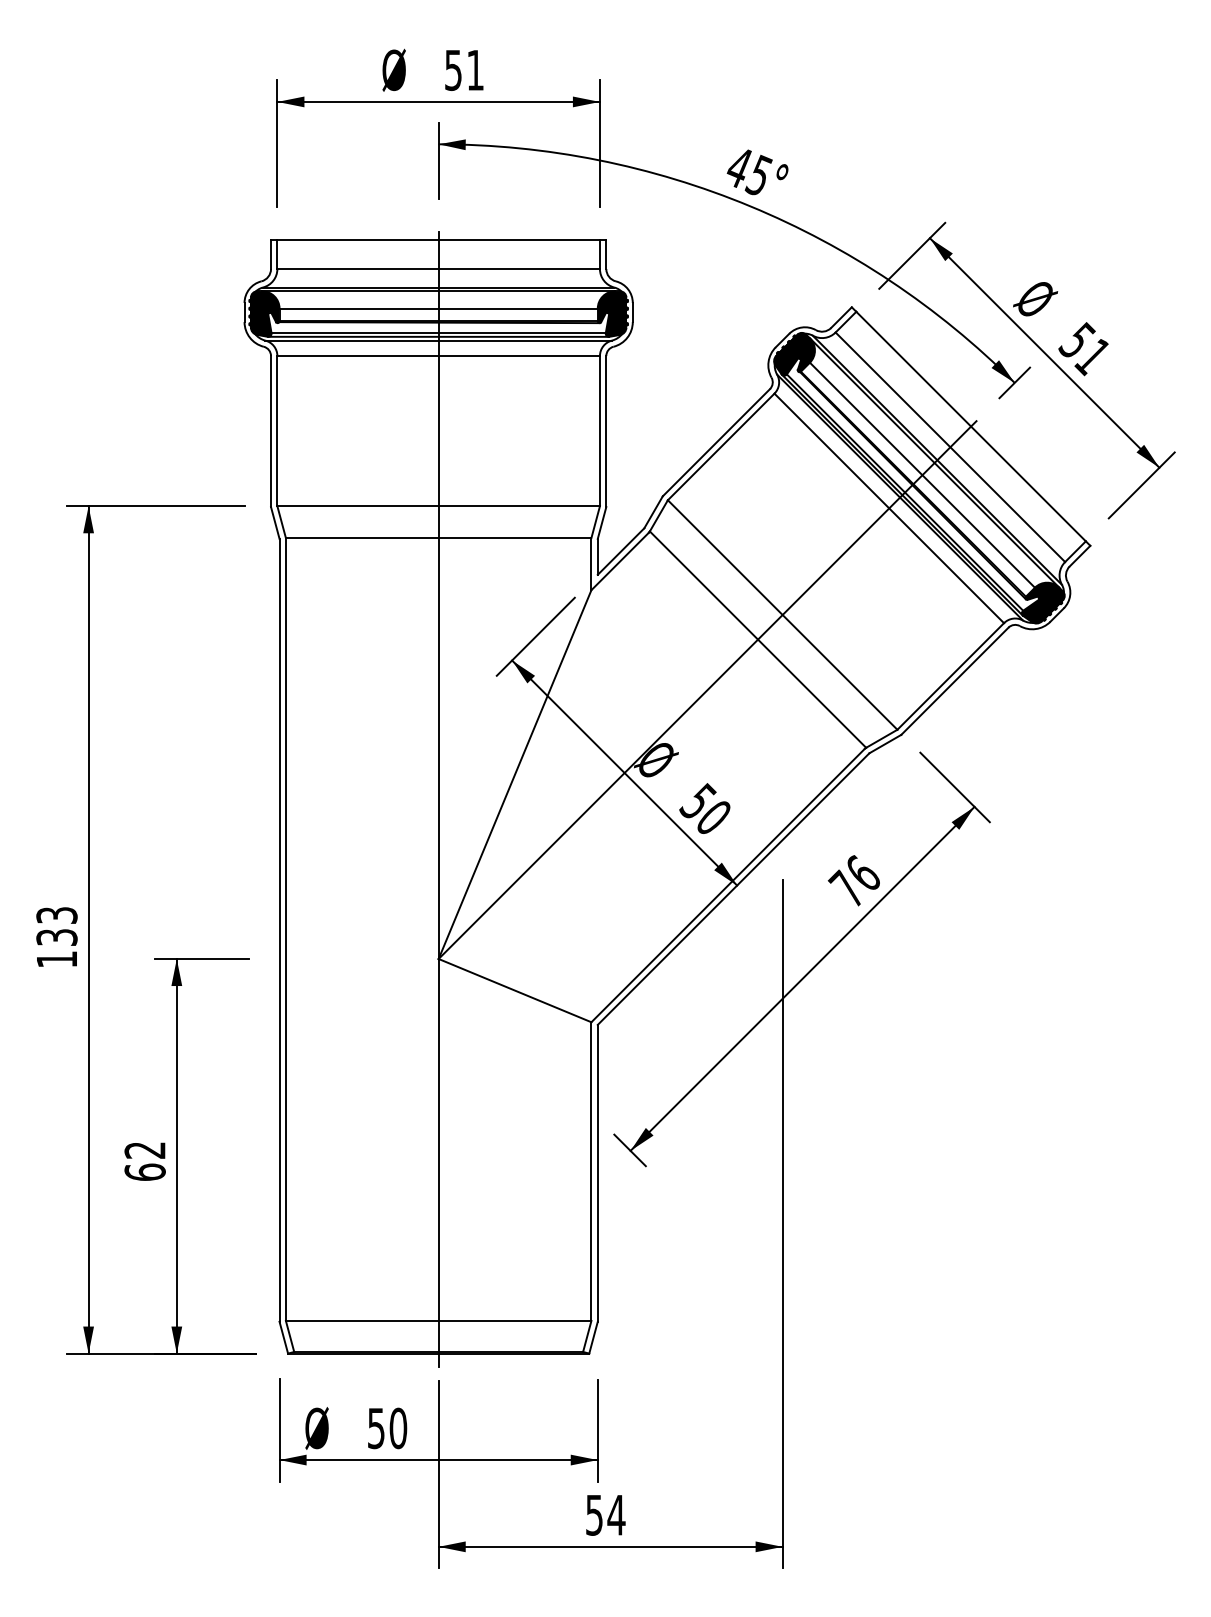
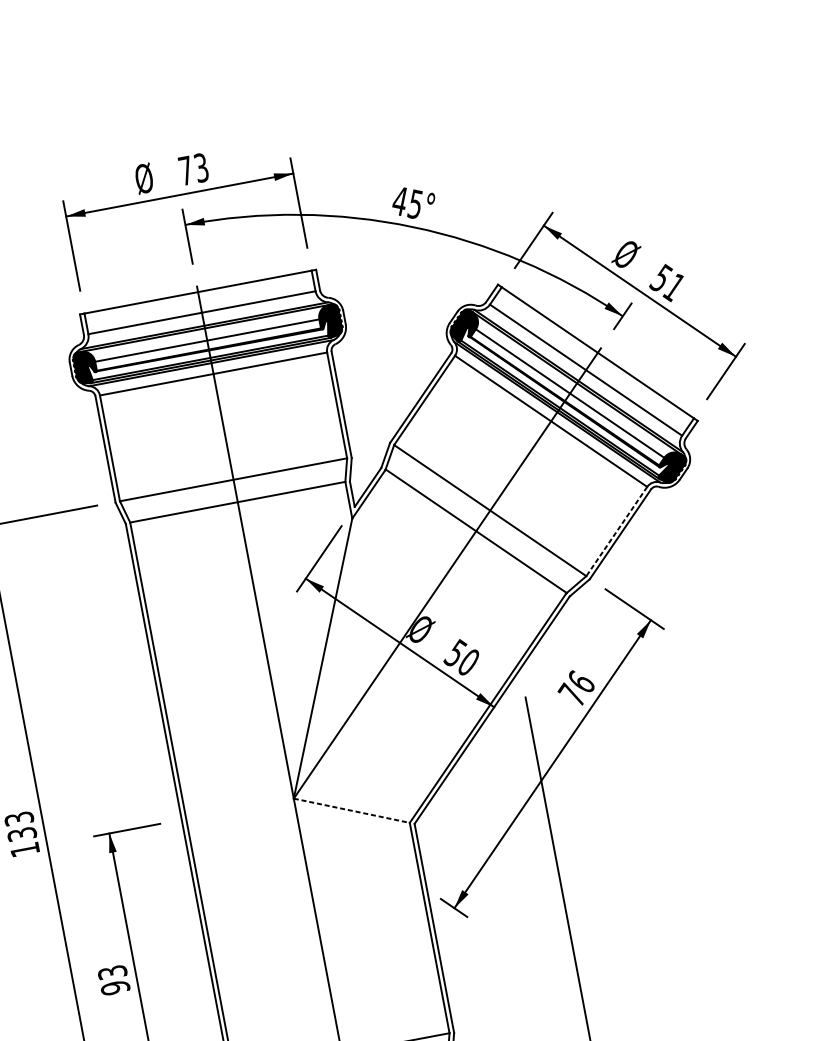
text: (464, 70) -> (193, 169), 51 -> 73
line: (950, 676) -> (616, 531), solid -> dashed
line: (515, 990) -> (352, 810), solid -> dashed
text: (144, 1161) -> (113, 980), 62 -> 93

